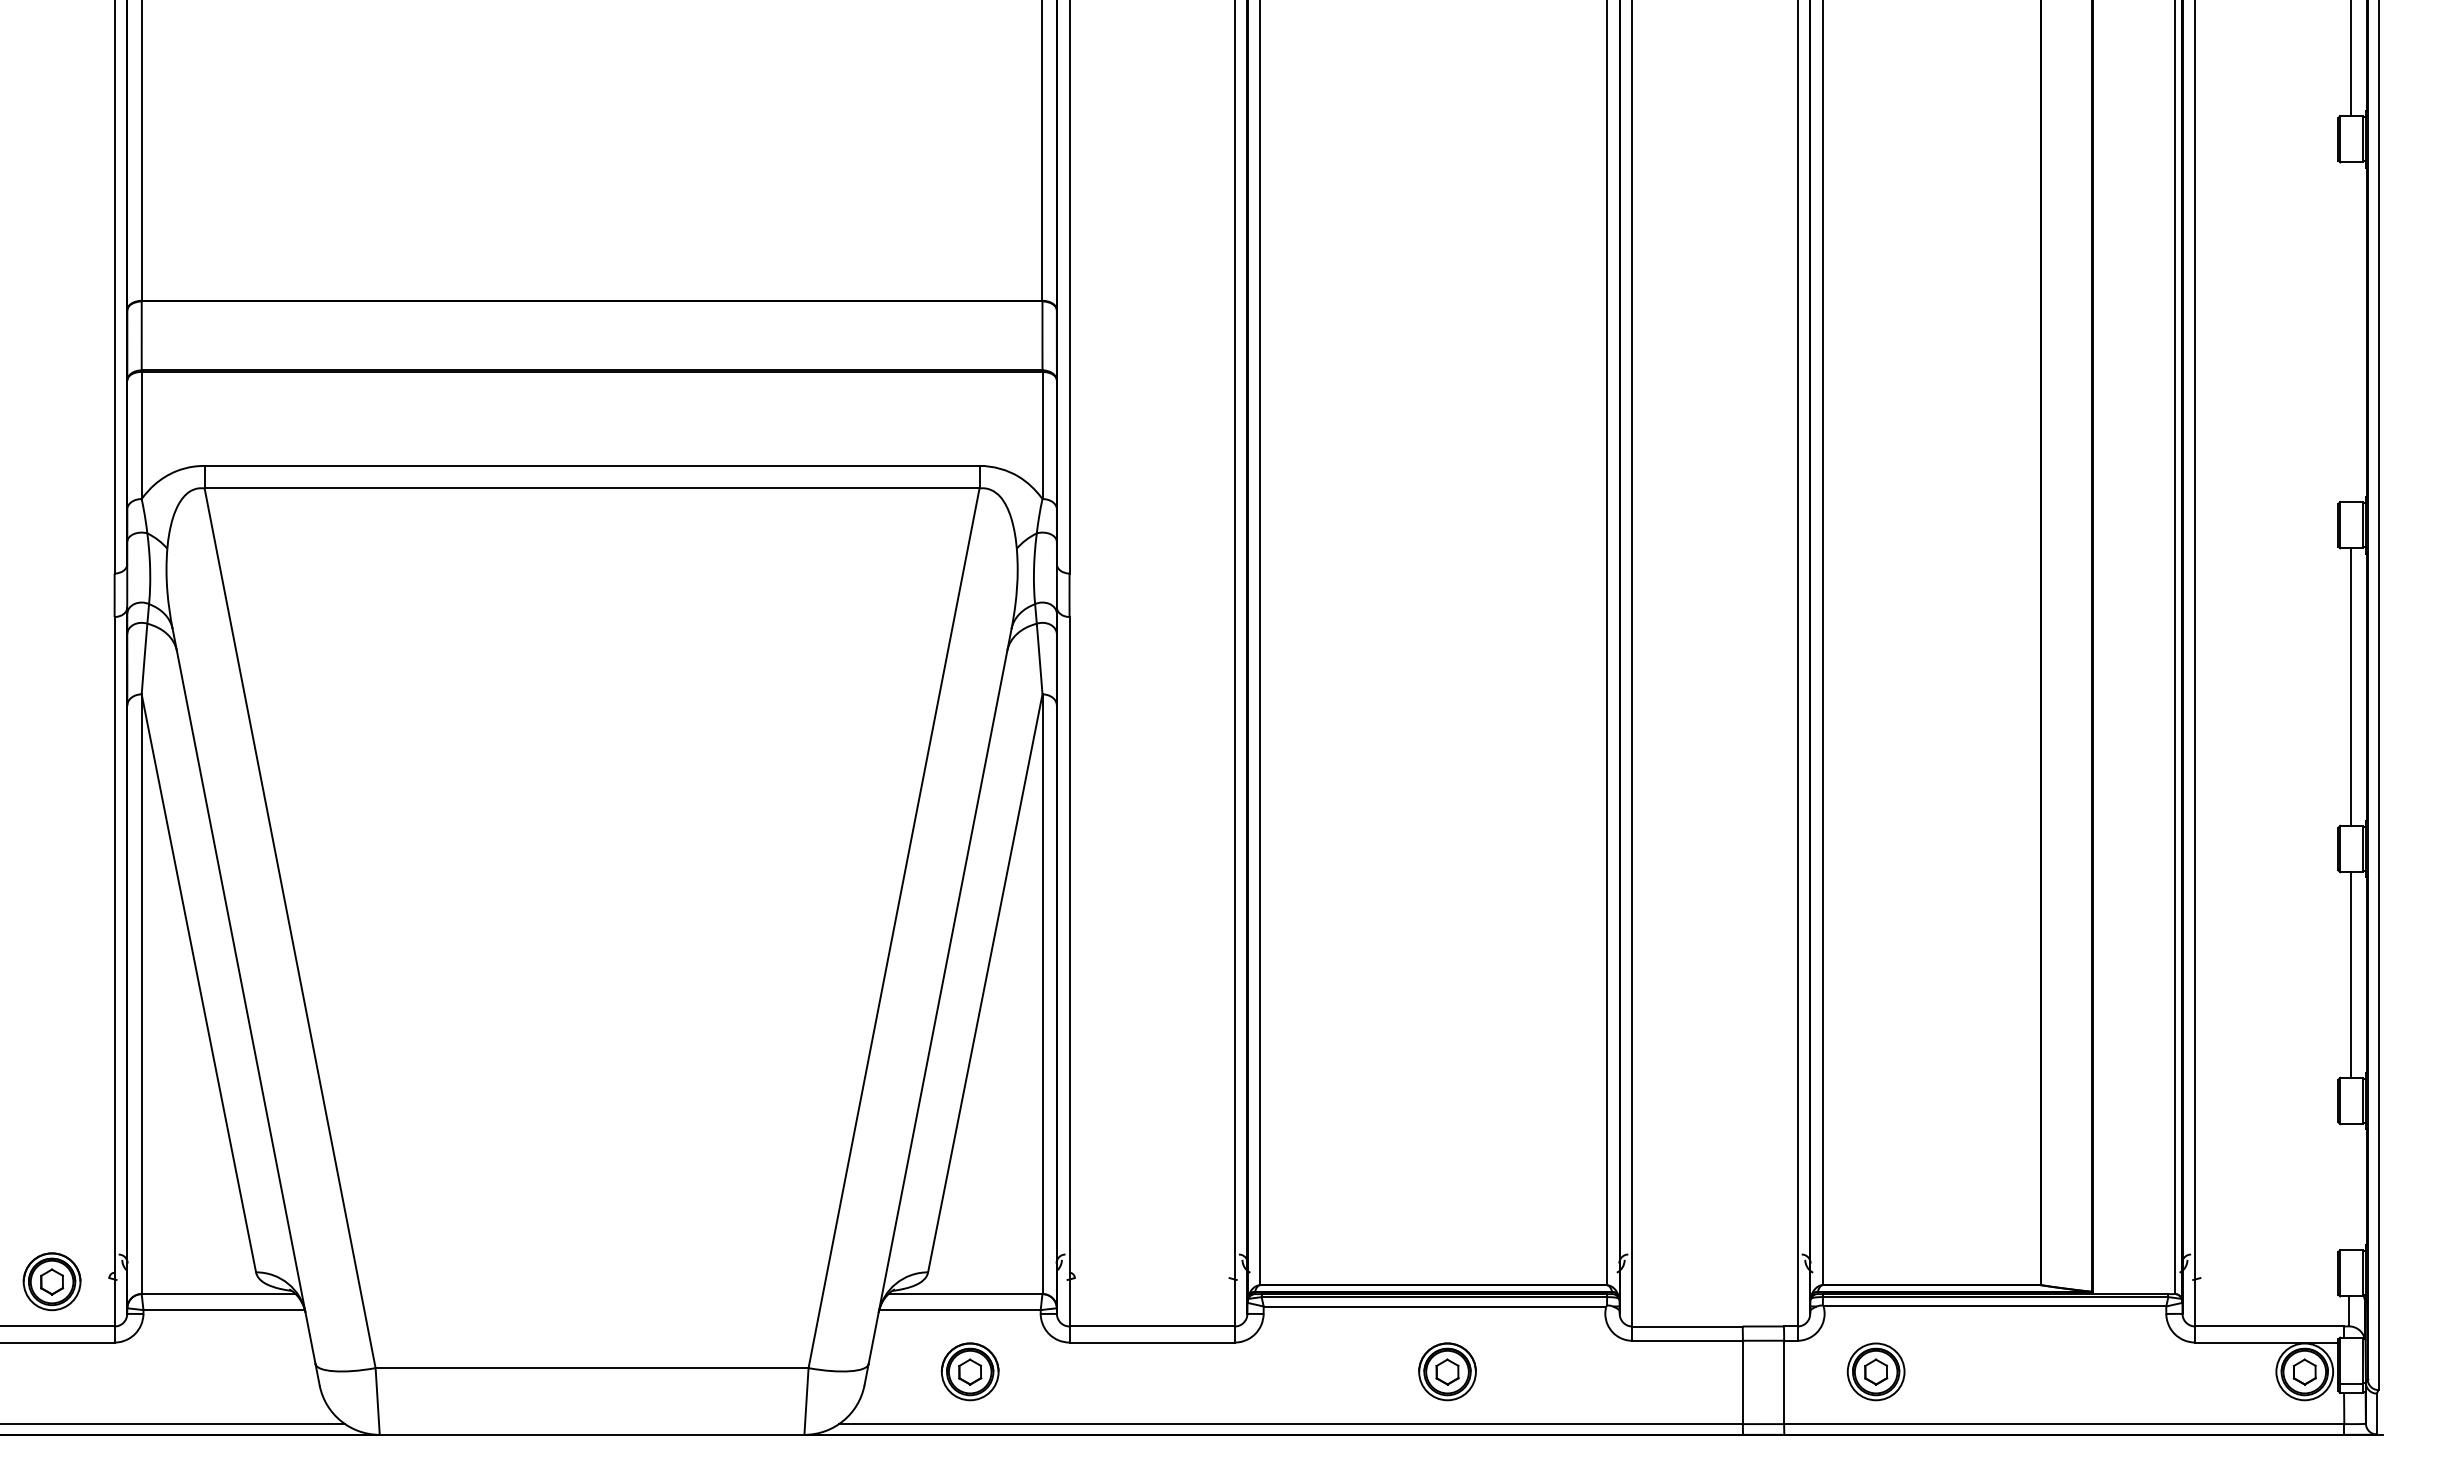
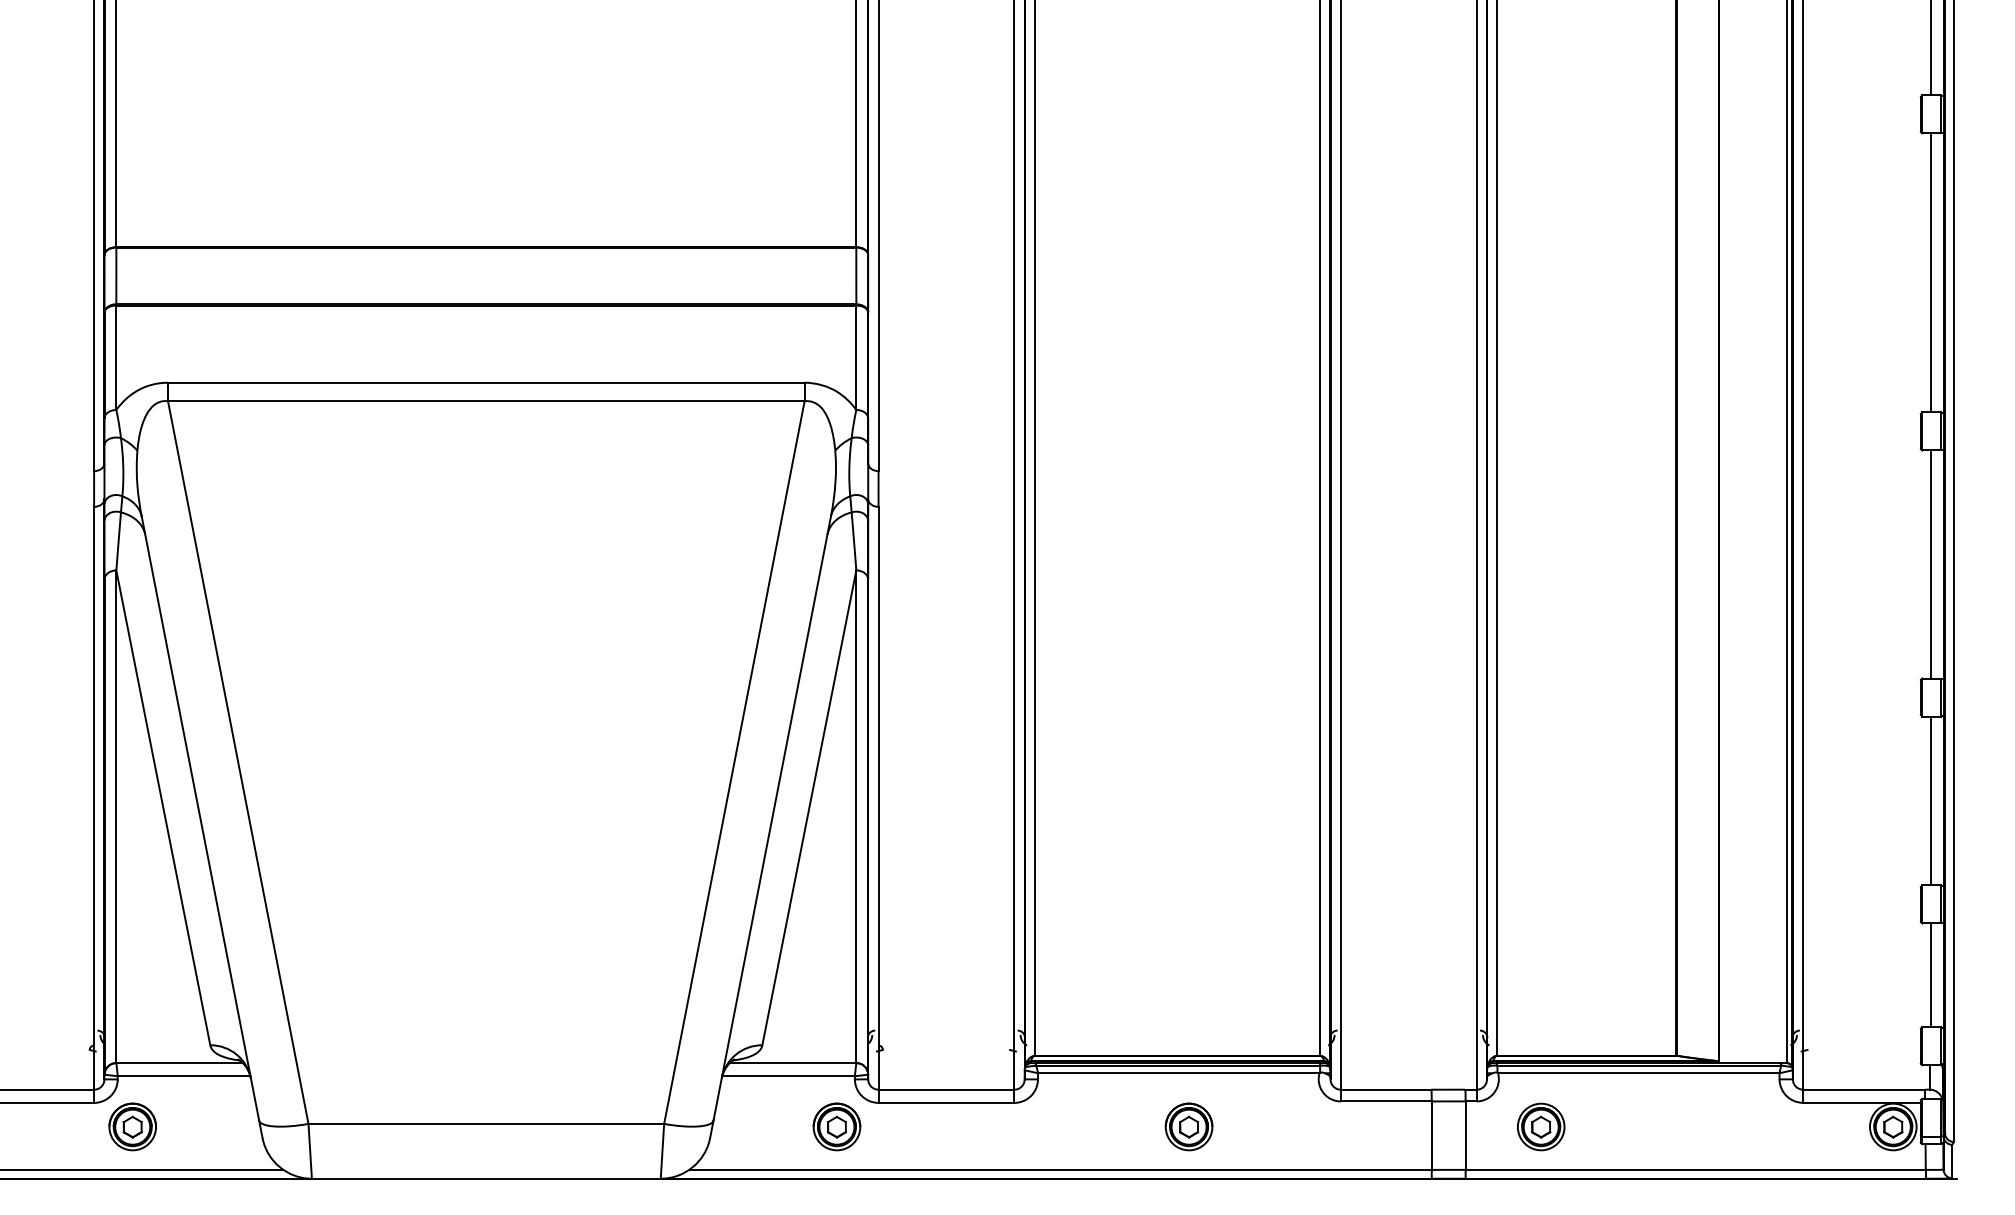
line: (2351, 331) -> (1931, 272), added
line: (2351, 1187) -> (1931, 975), added
part: (51, 1281) -> (132, 1126), moved
part: (969, 1371) -> (836, 1126), moved

